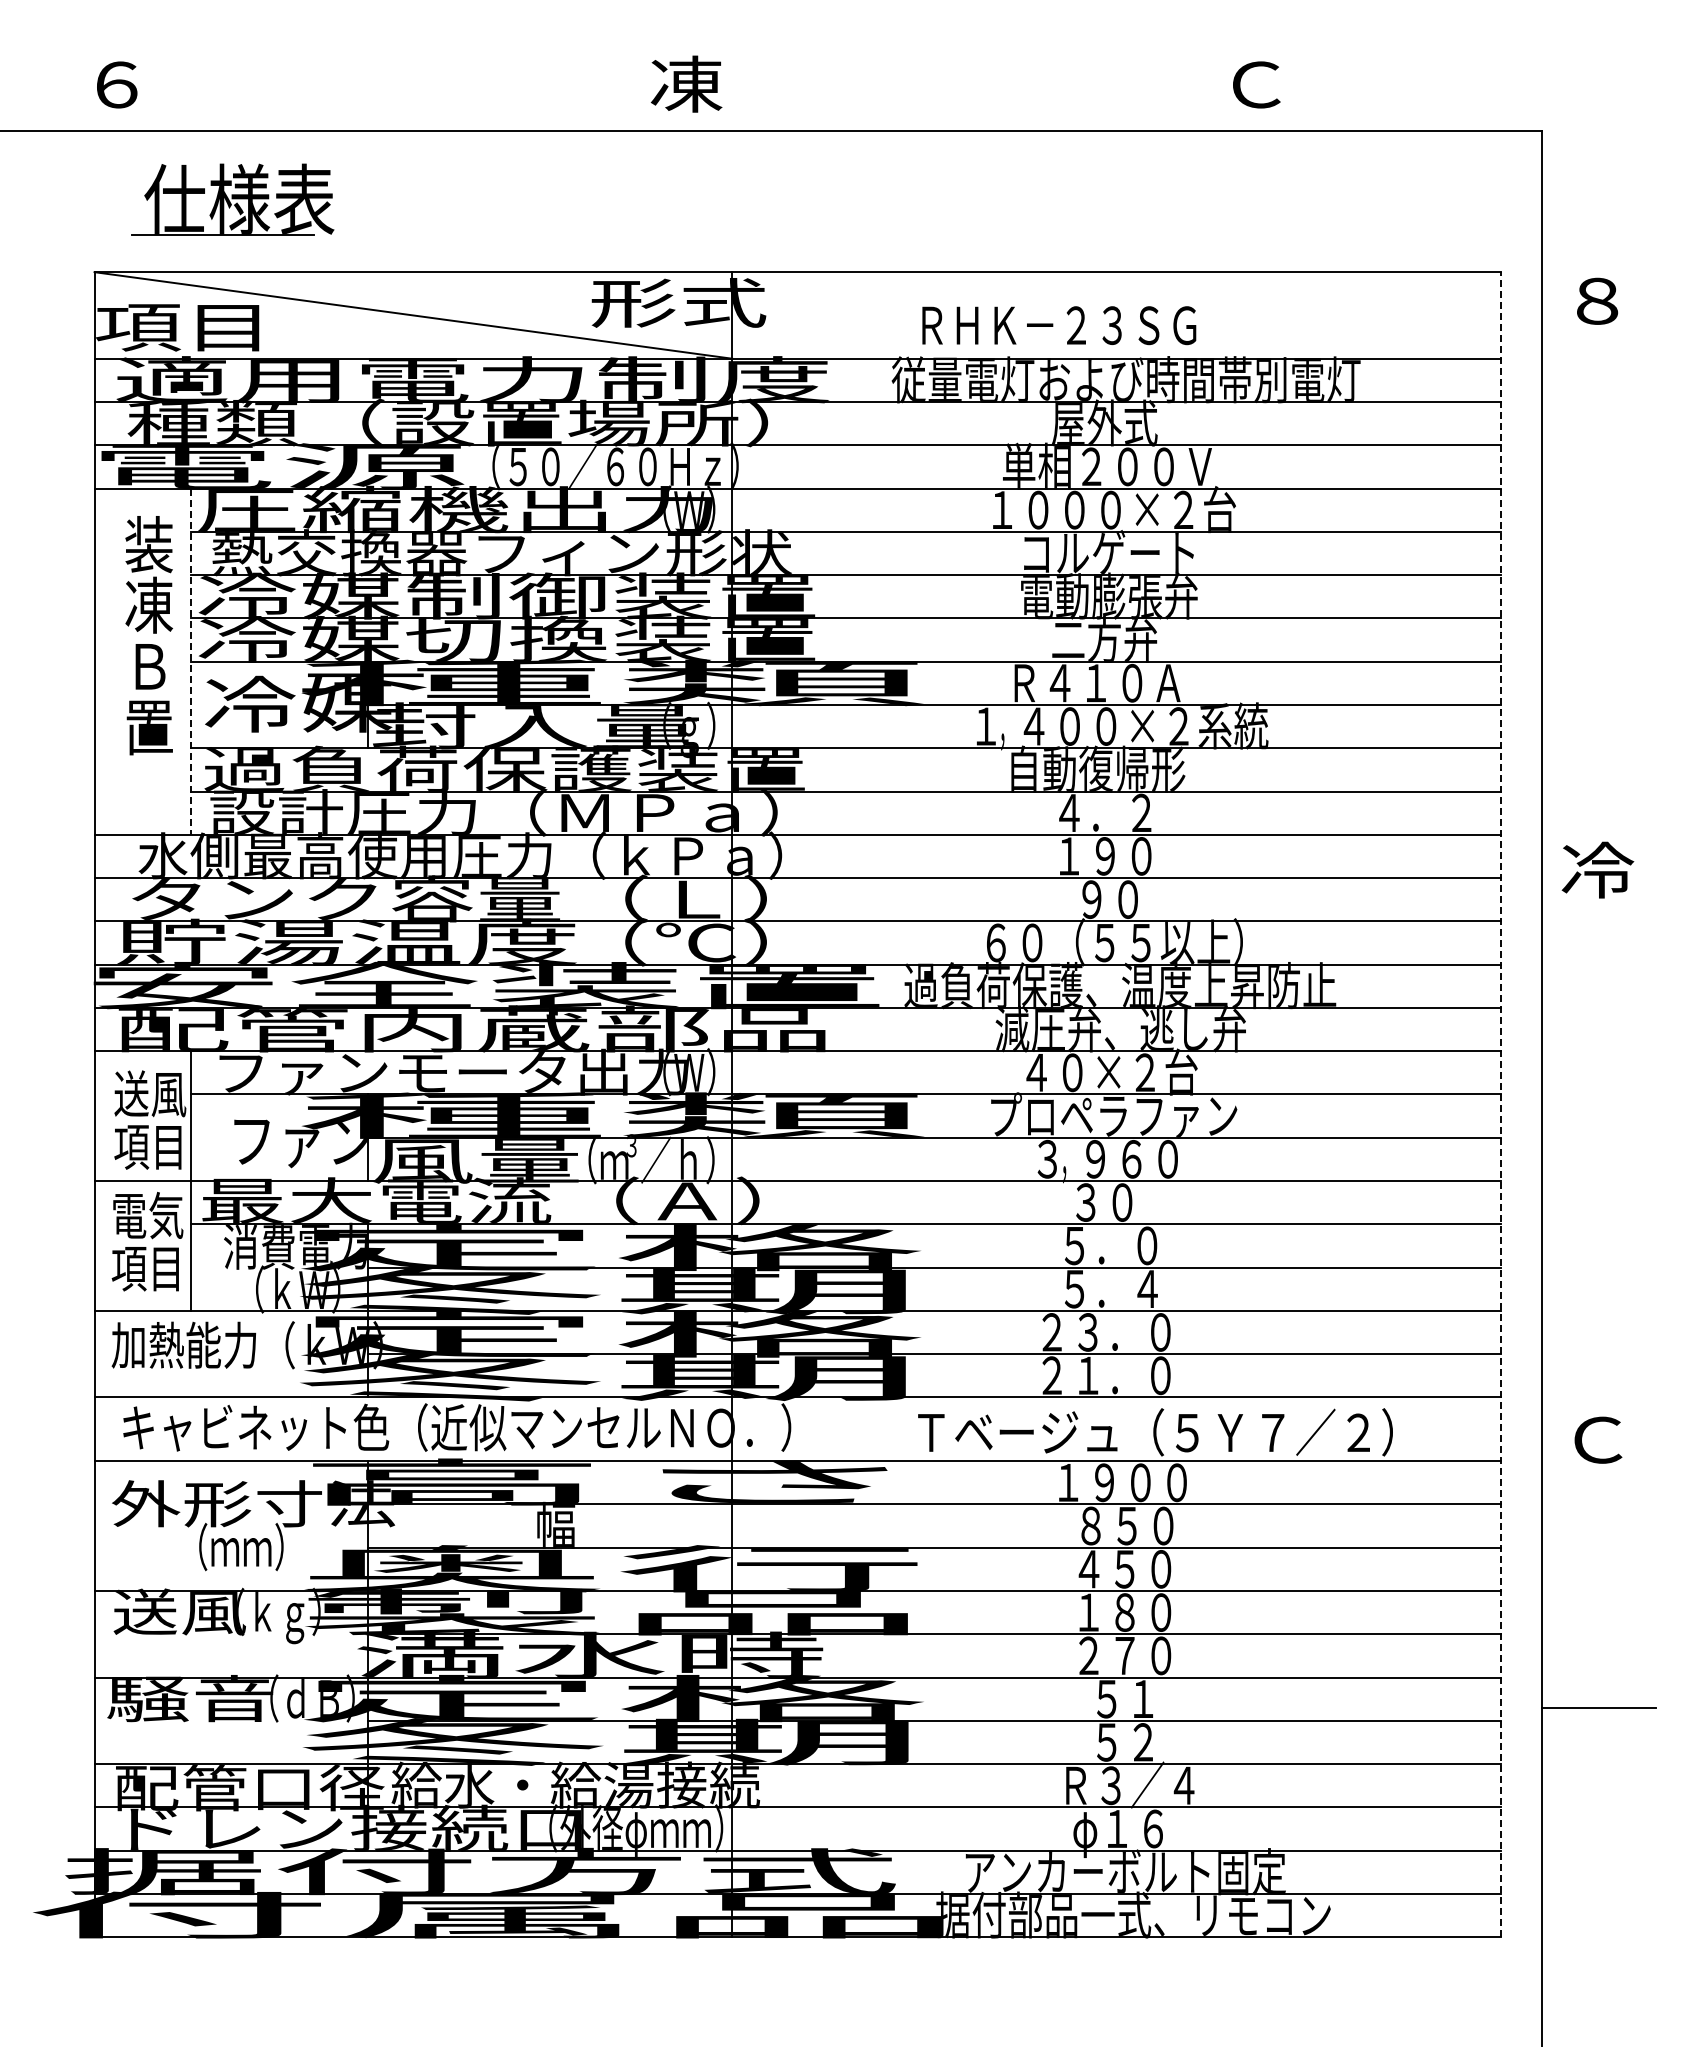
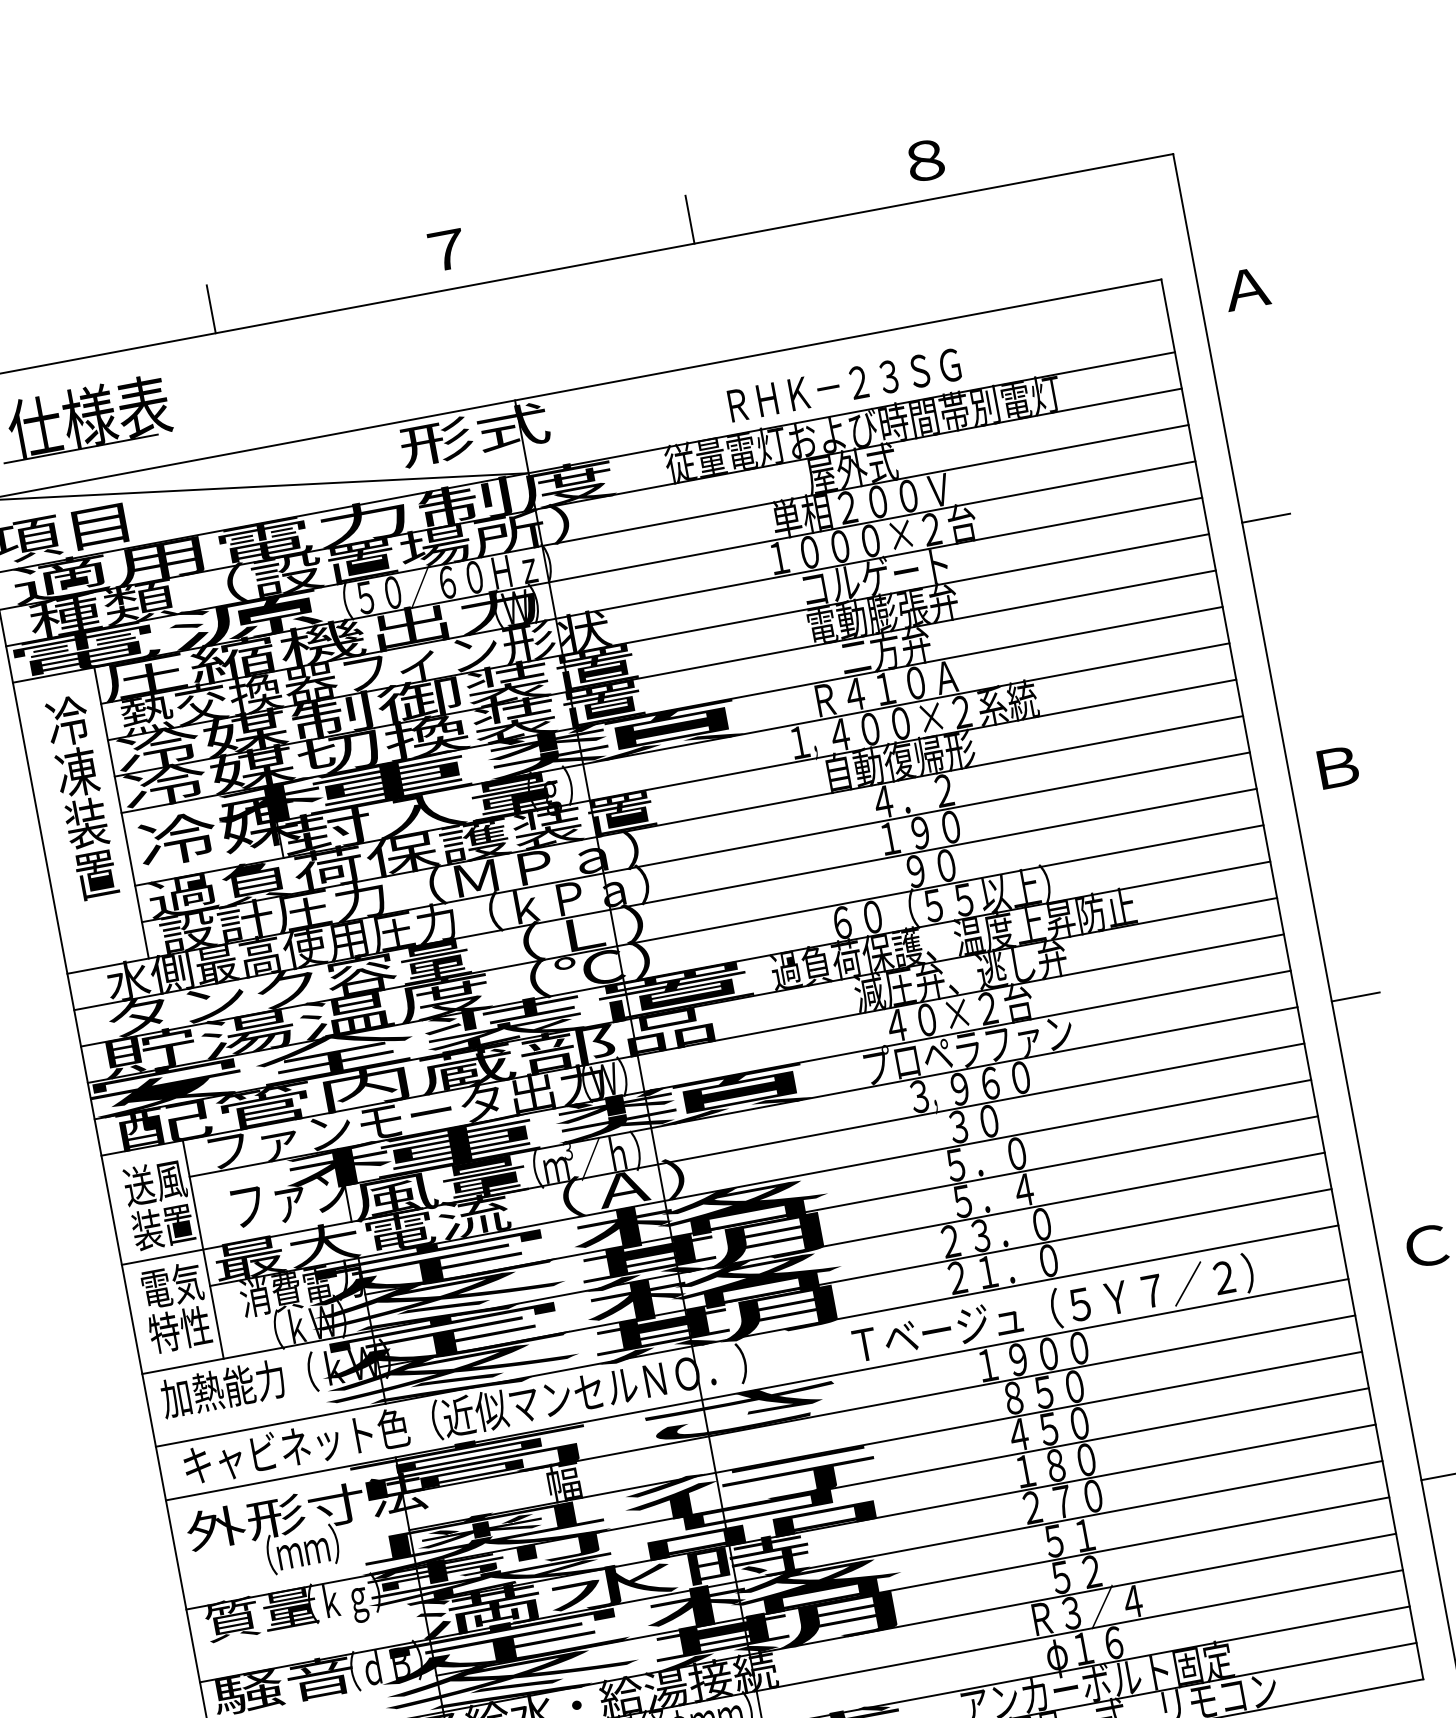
text: (686, 83) -> (446, 249), 凍 -> ７
text: (1256, 84) -> (926, 160), Ｃ -> ８
line: (402, 101) -> (210, 308), added
line: (972, 101) -> (690, 219), added
text: (1597, 300) -> (1246, 288), ８ -> Ａ
text: (1059, 325) -> (844, 385), moved
text: (149, 544) -> (67, 721), 装 -> 冷
line: (1569, 569) -> (1265, 518), added
line: (191, 662) -> (121, 813), dashed -> solid
text: (148, 665) -> (86, 822), Ｂ -> 装
text: (1597, 869) -> (1336, 766), 冷 -> Ｂ
line: (1501, 1104) -> (1292, 979), dashed -> solid
line: (1569, 1138) -> (1355, 997), added
text: (149, 1145) -> (162, 1226), 項目 -> 装置
text: (147, 1267) -> (179, 1329), 項目 -> 特性
text: (179, 1611) -> (261, 1613), 送風 -> 質量

